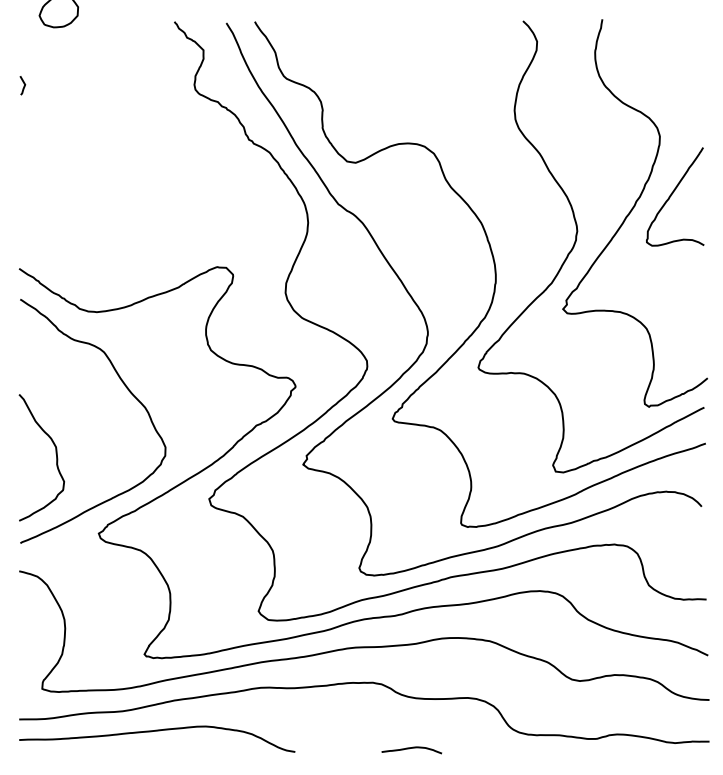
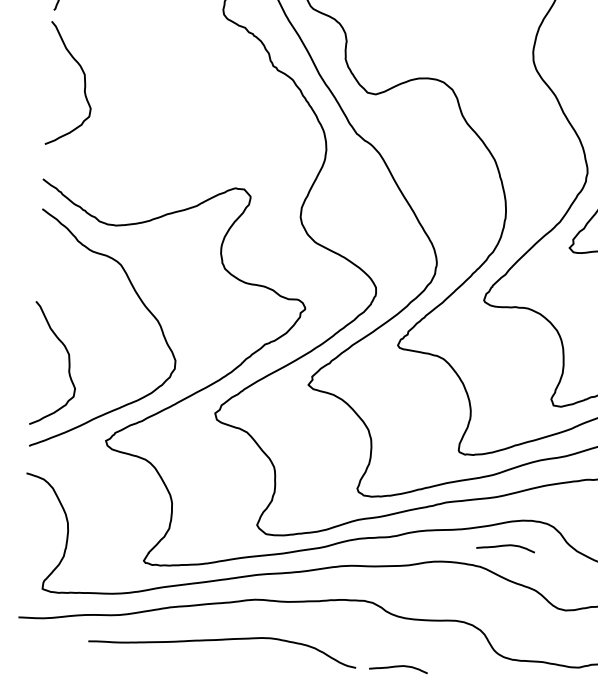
curve: (55, 165) -> (83, 80), added
curve: (514, 618) -> (505, 546), added
curve: (157, 731) -> (223, 640), moved

